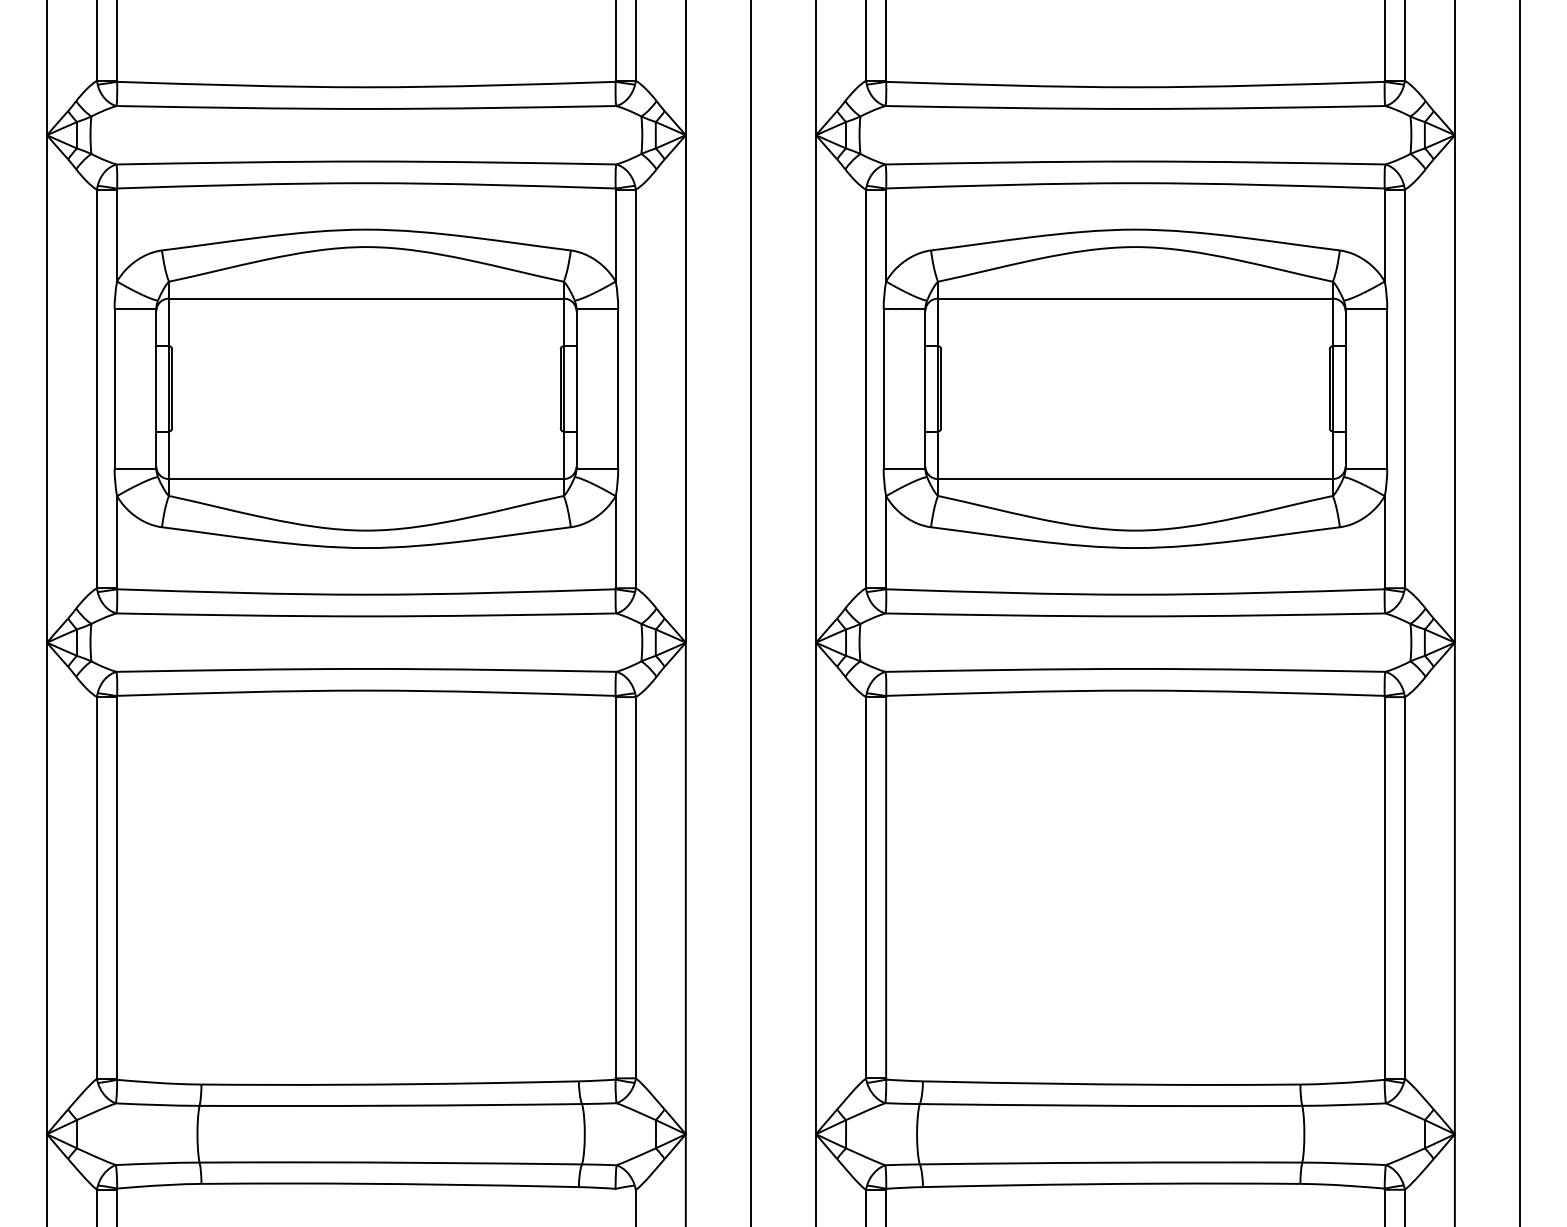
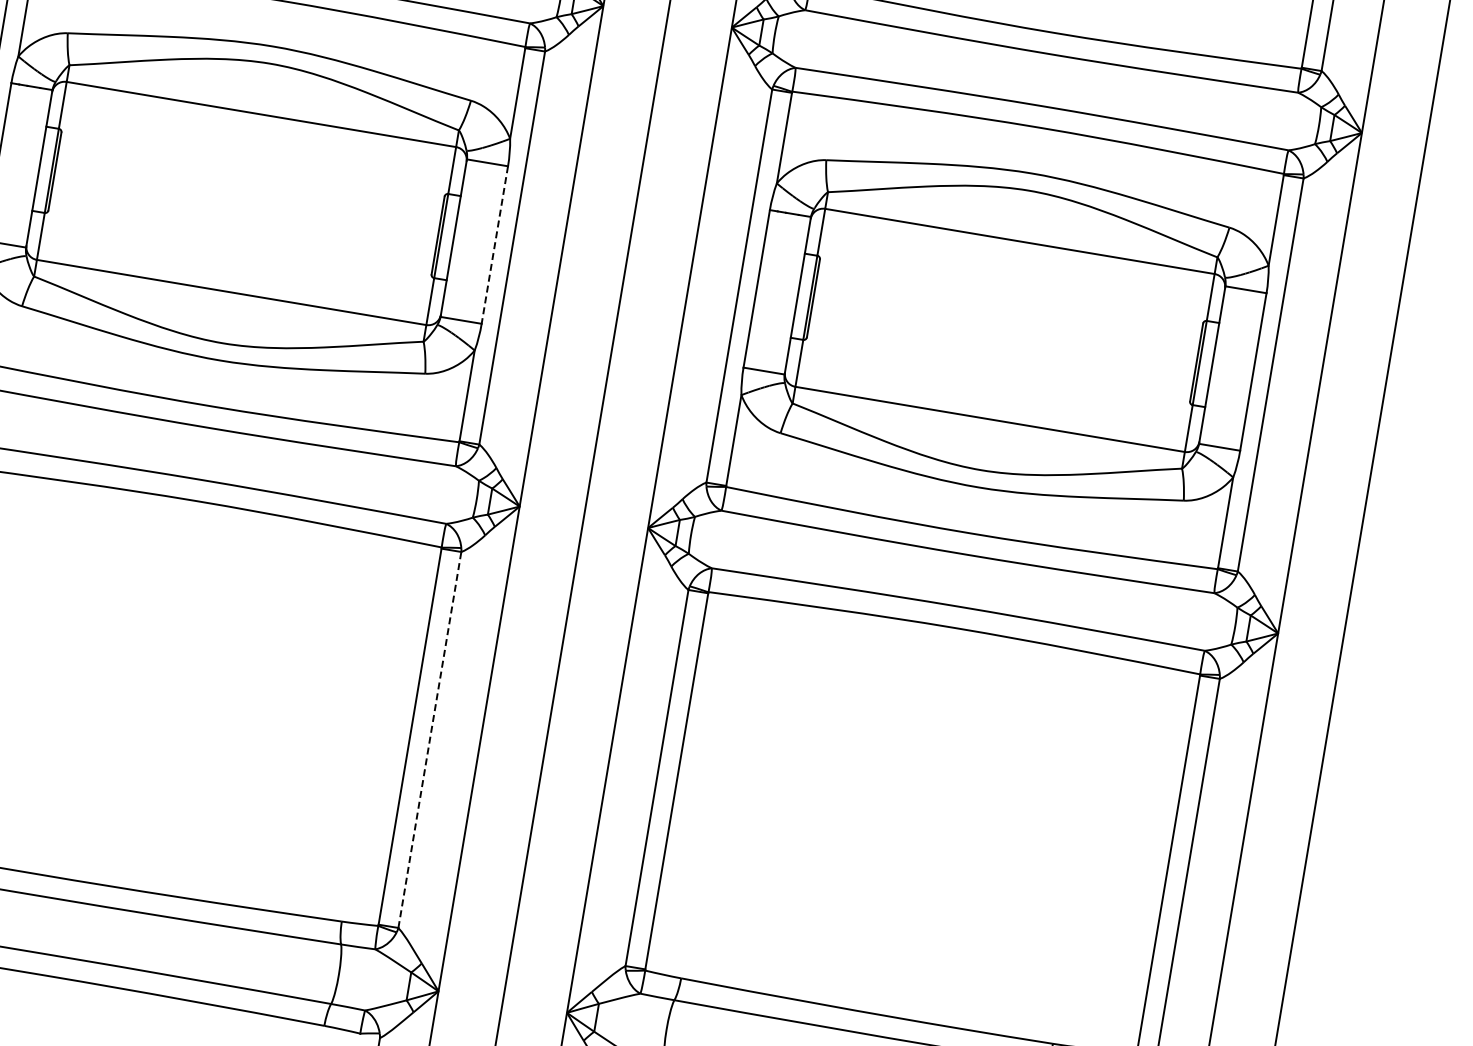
line: (618, 388) -> (495, 244), solid -> dashed
line: (635, 887) -> (429, 739), solid -> dashed

